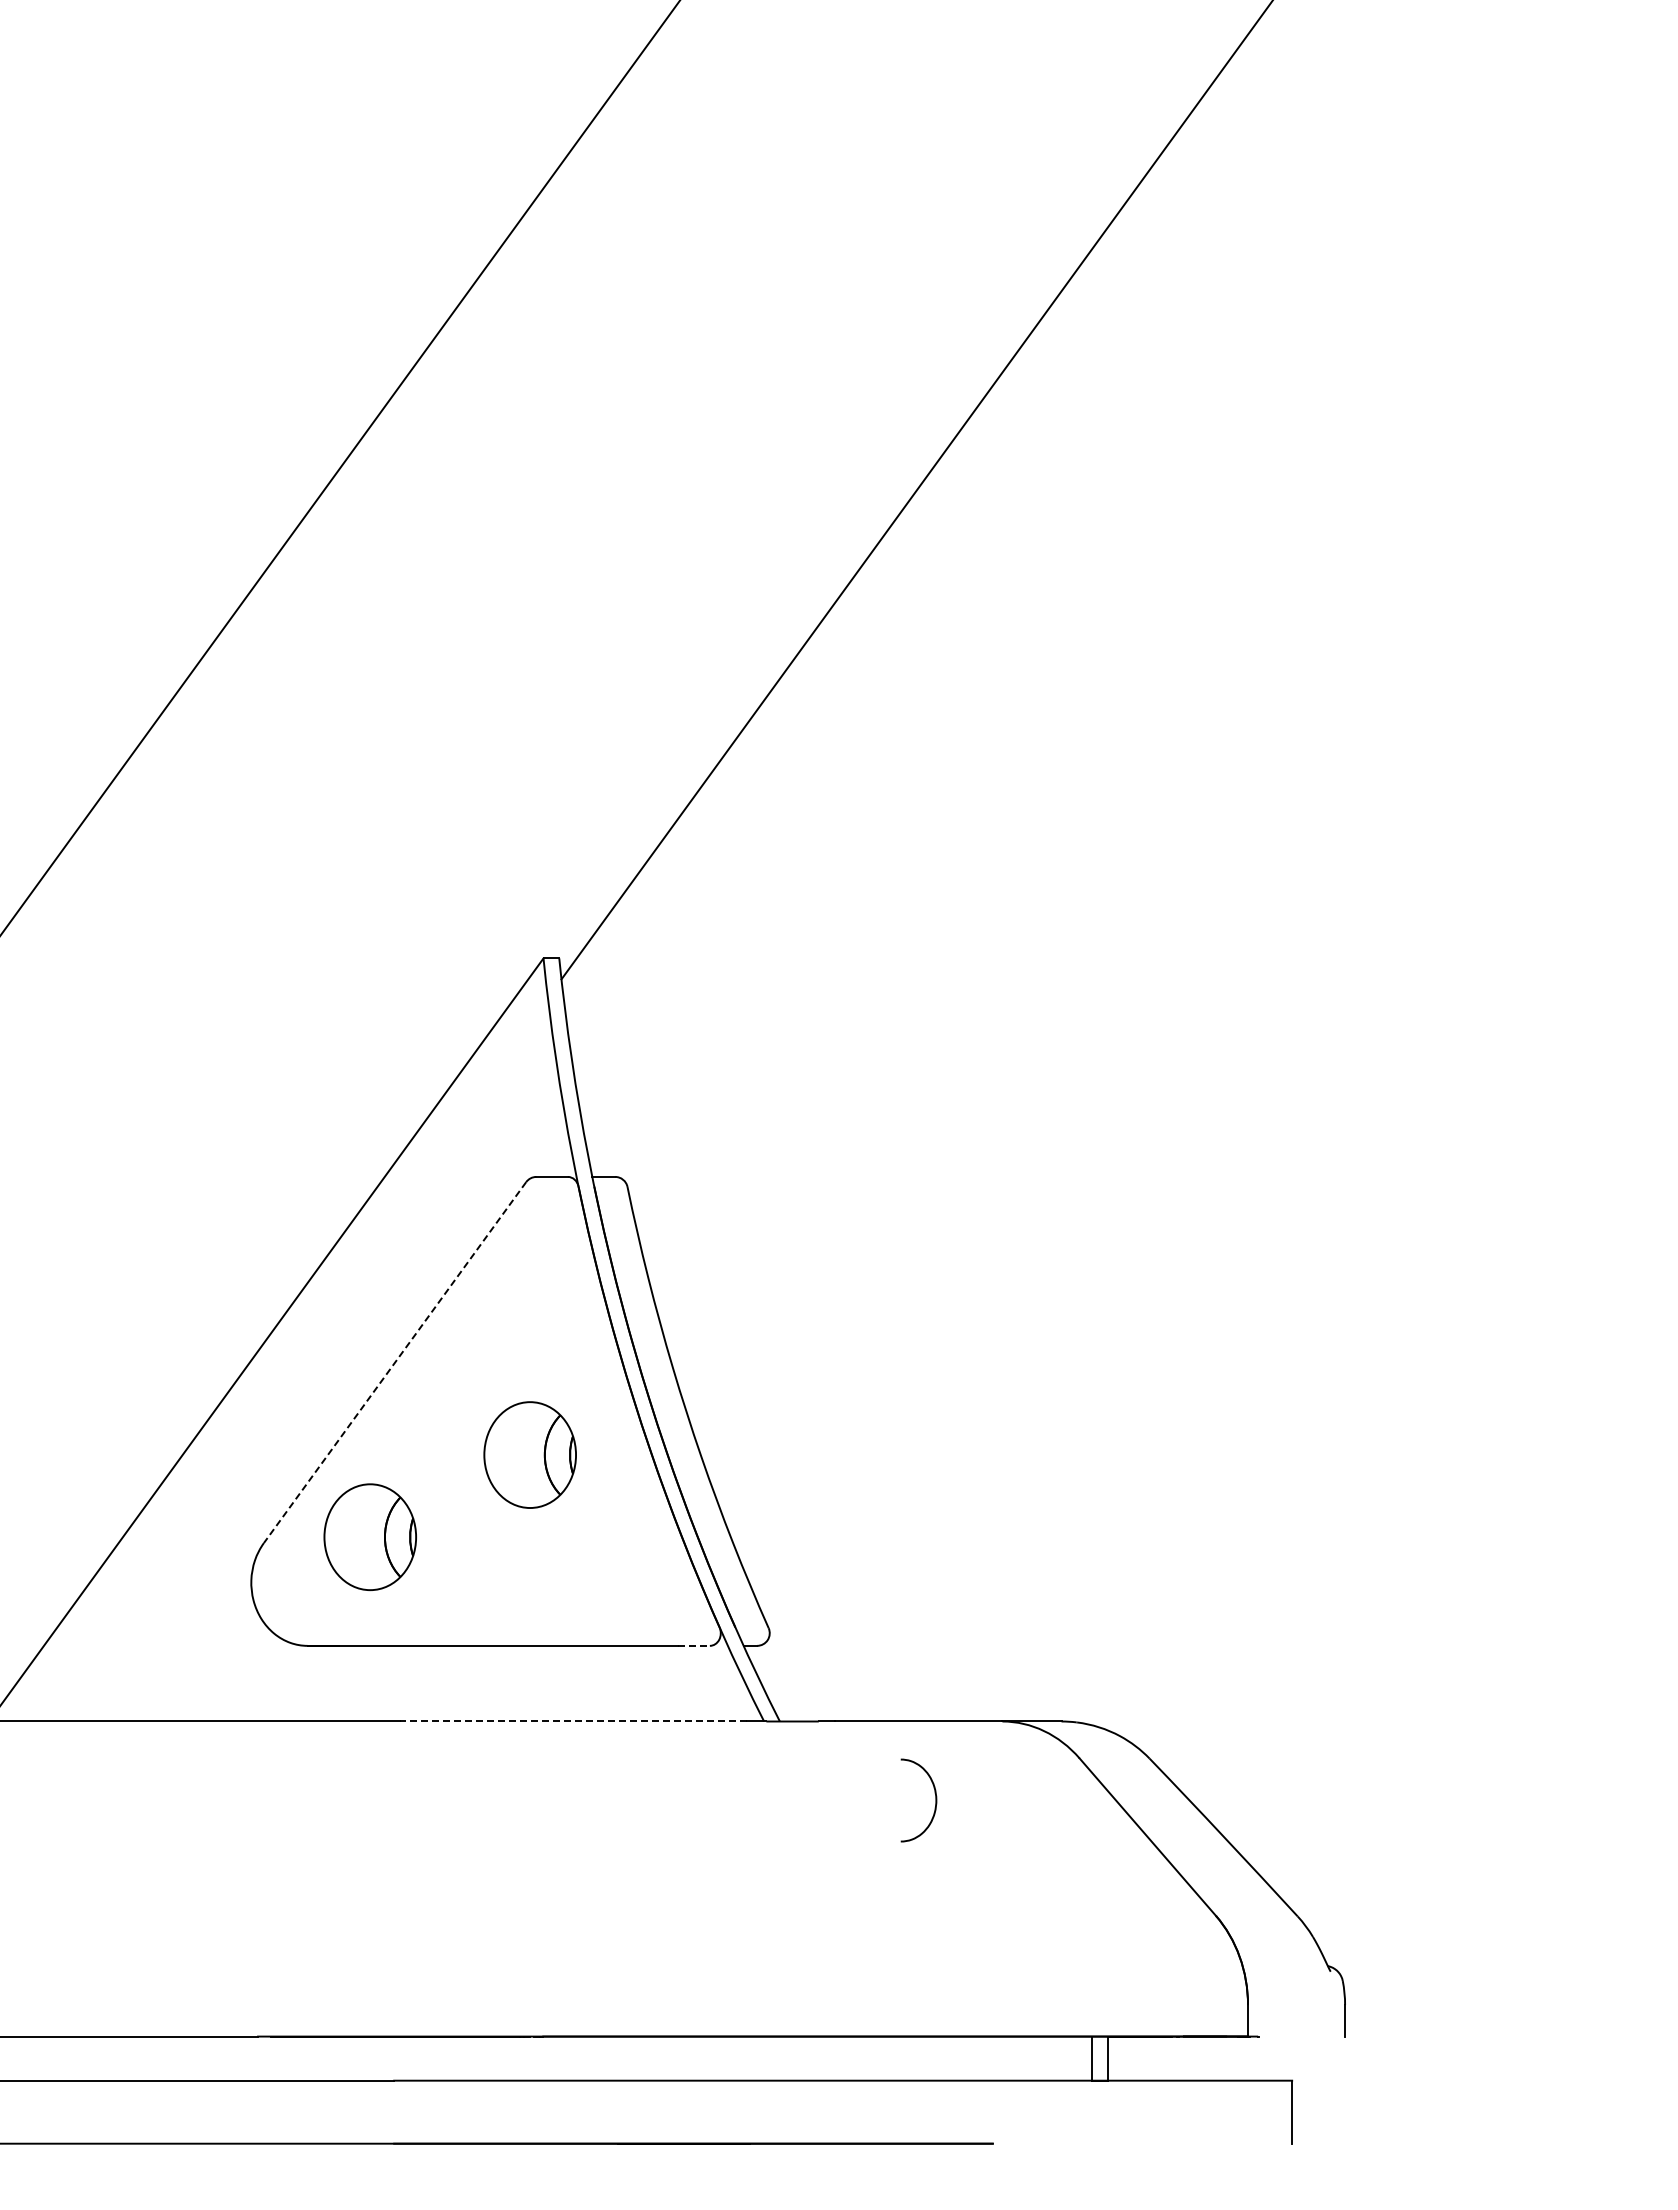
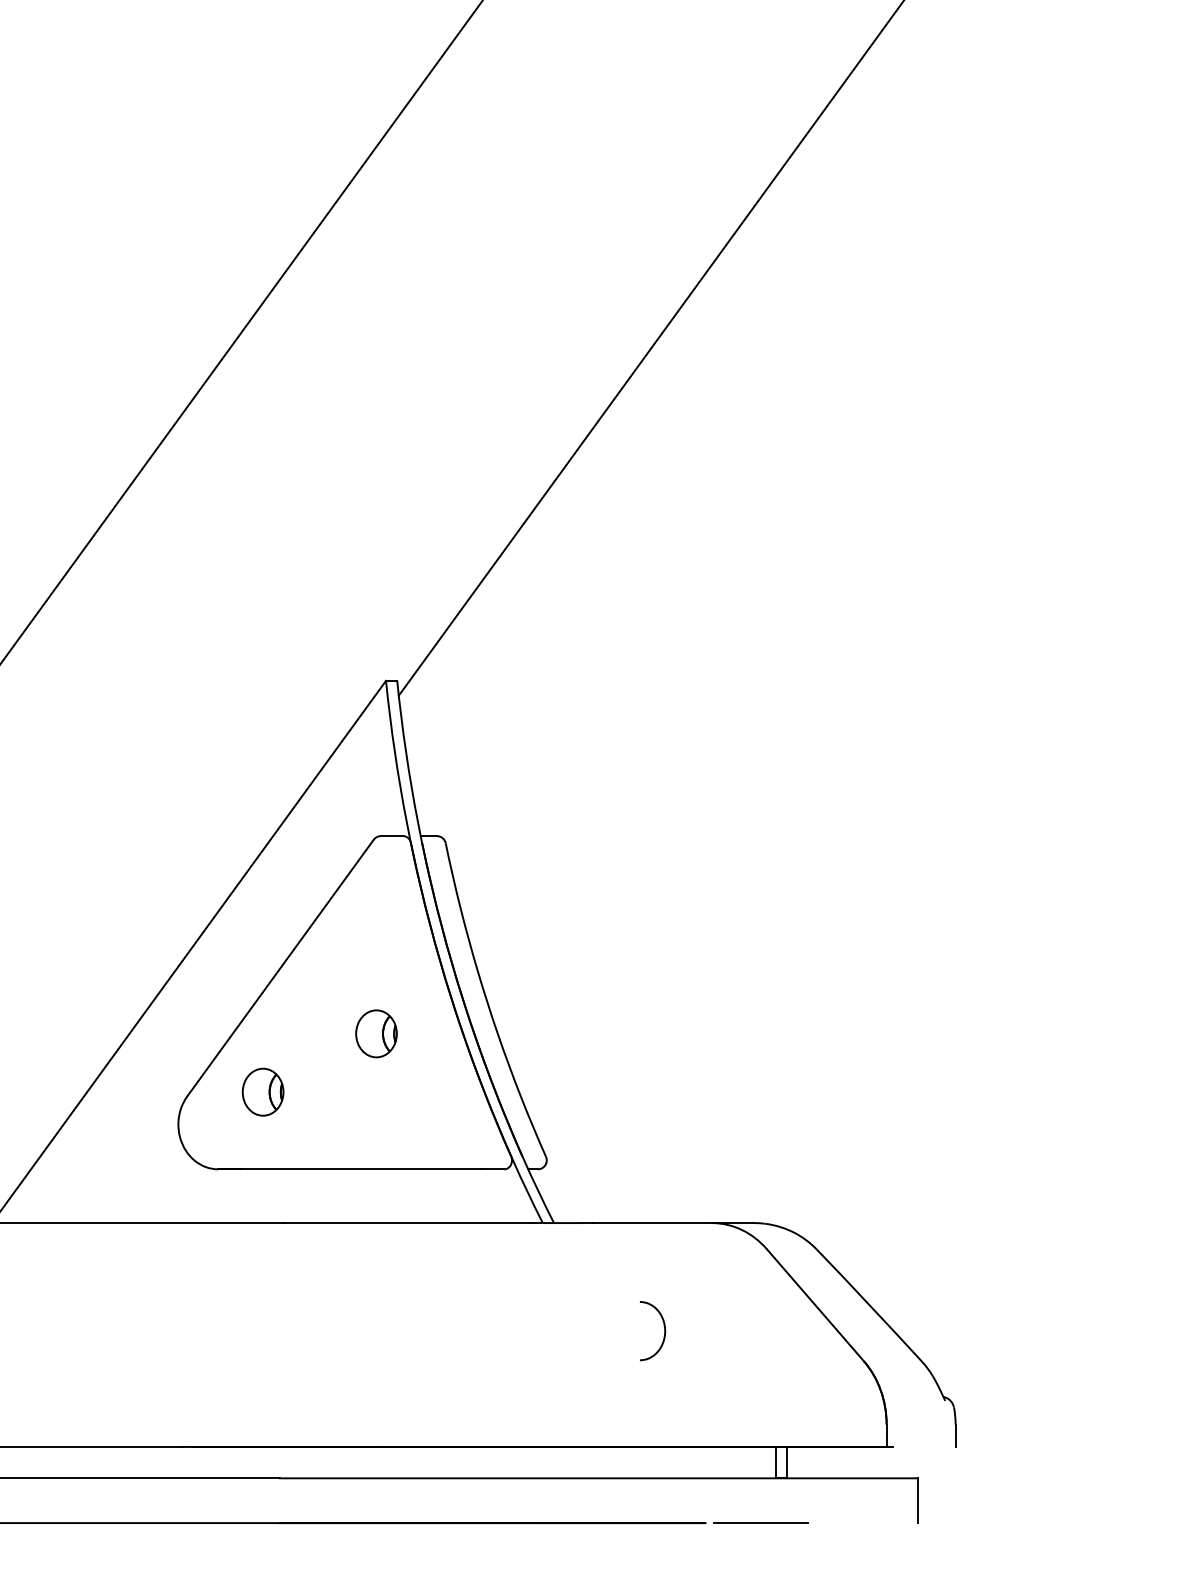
line: (394, 1362) -> (280, 967), dashed -> solid
part: (529, 1455) -> (376, 1034), size x0.62
part: (370, 1537) -> (263, 1092), size x0.62
line: (694, 1645) -> (493, 1169), dashed -> solid
line: (572, 1721) -> (406, 1223), dashed -> solid
curve: (935, 1800) -> (664, 1331), moved
line: (1070, 2143) -> (760, 1522), added

